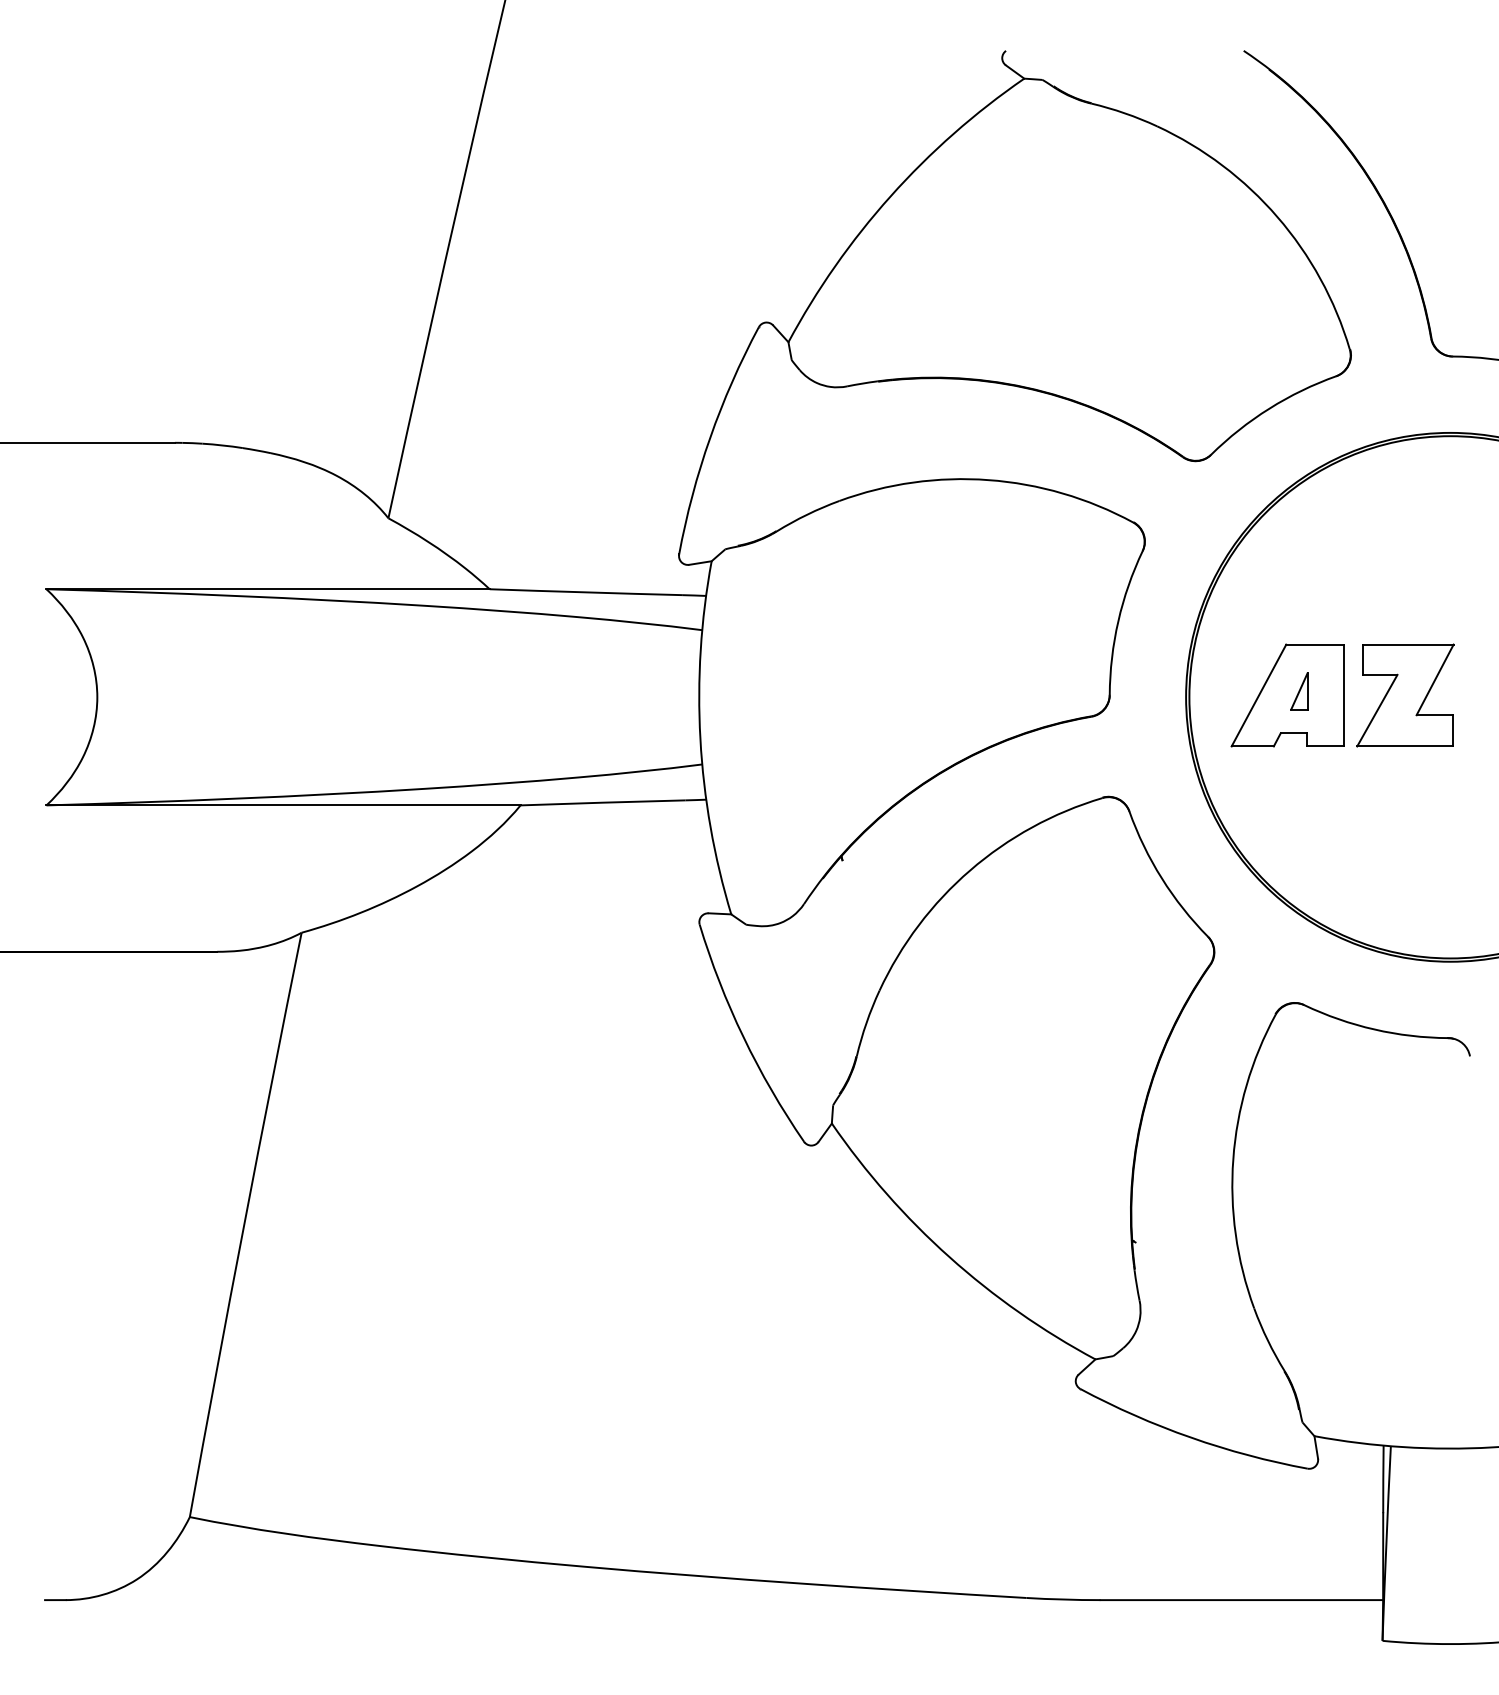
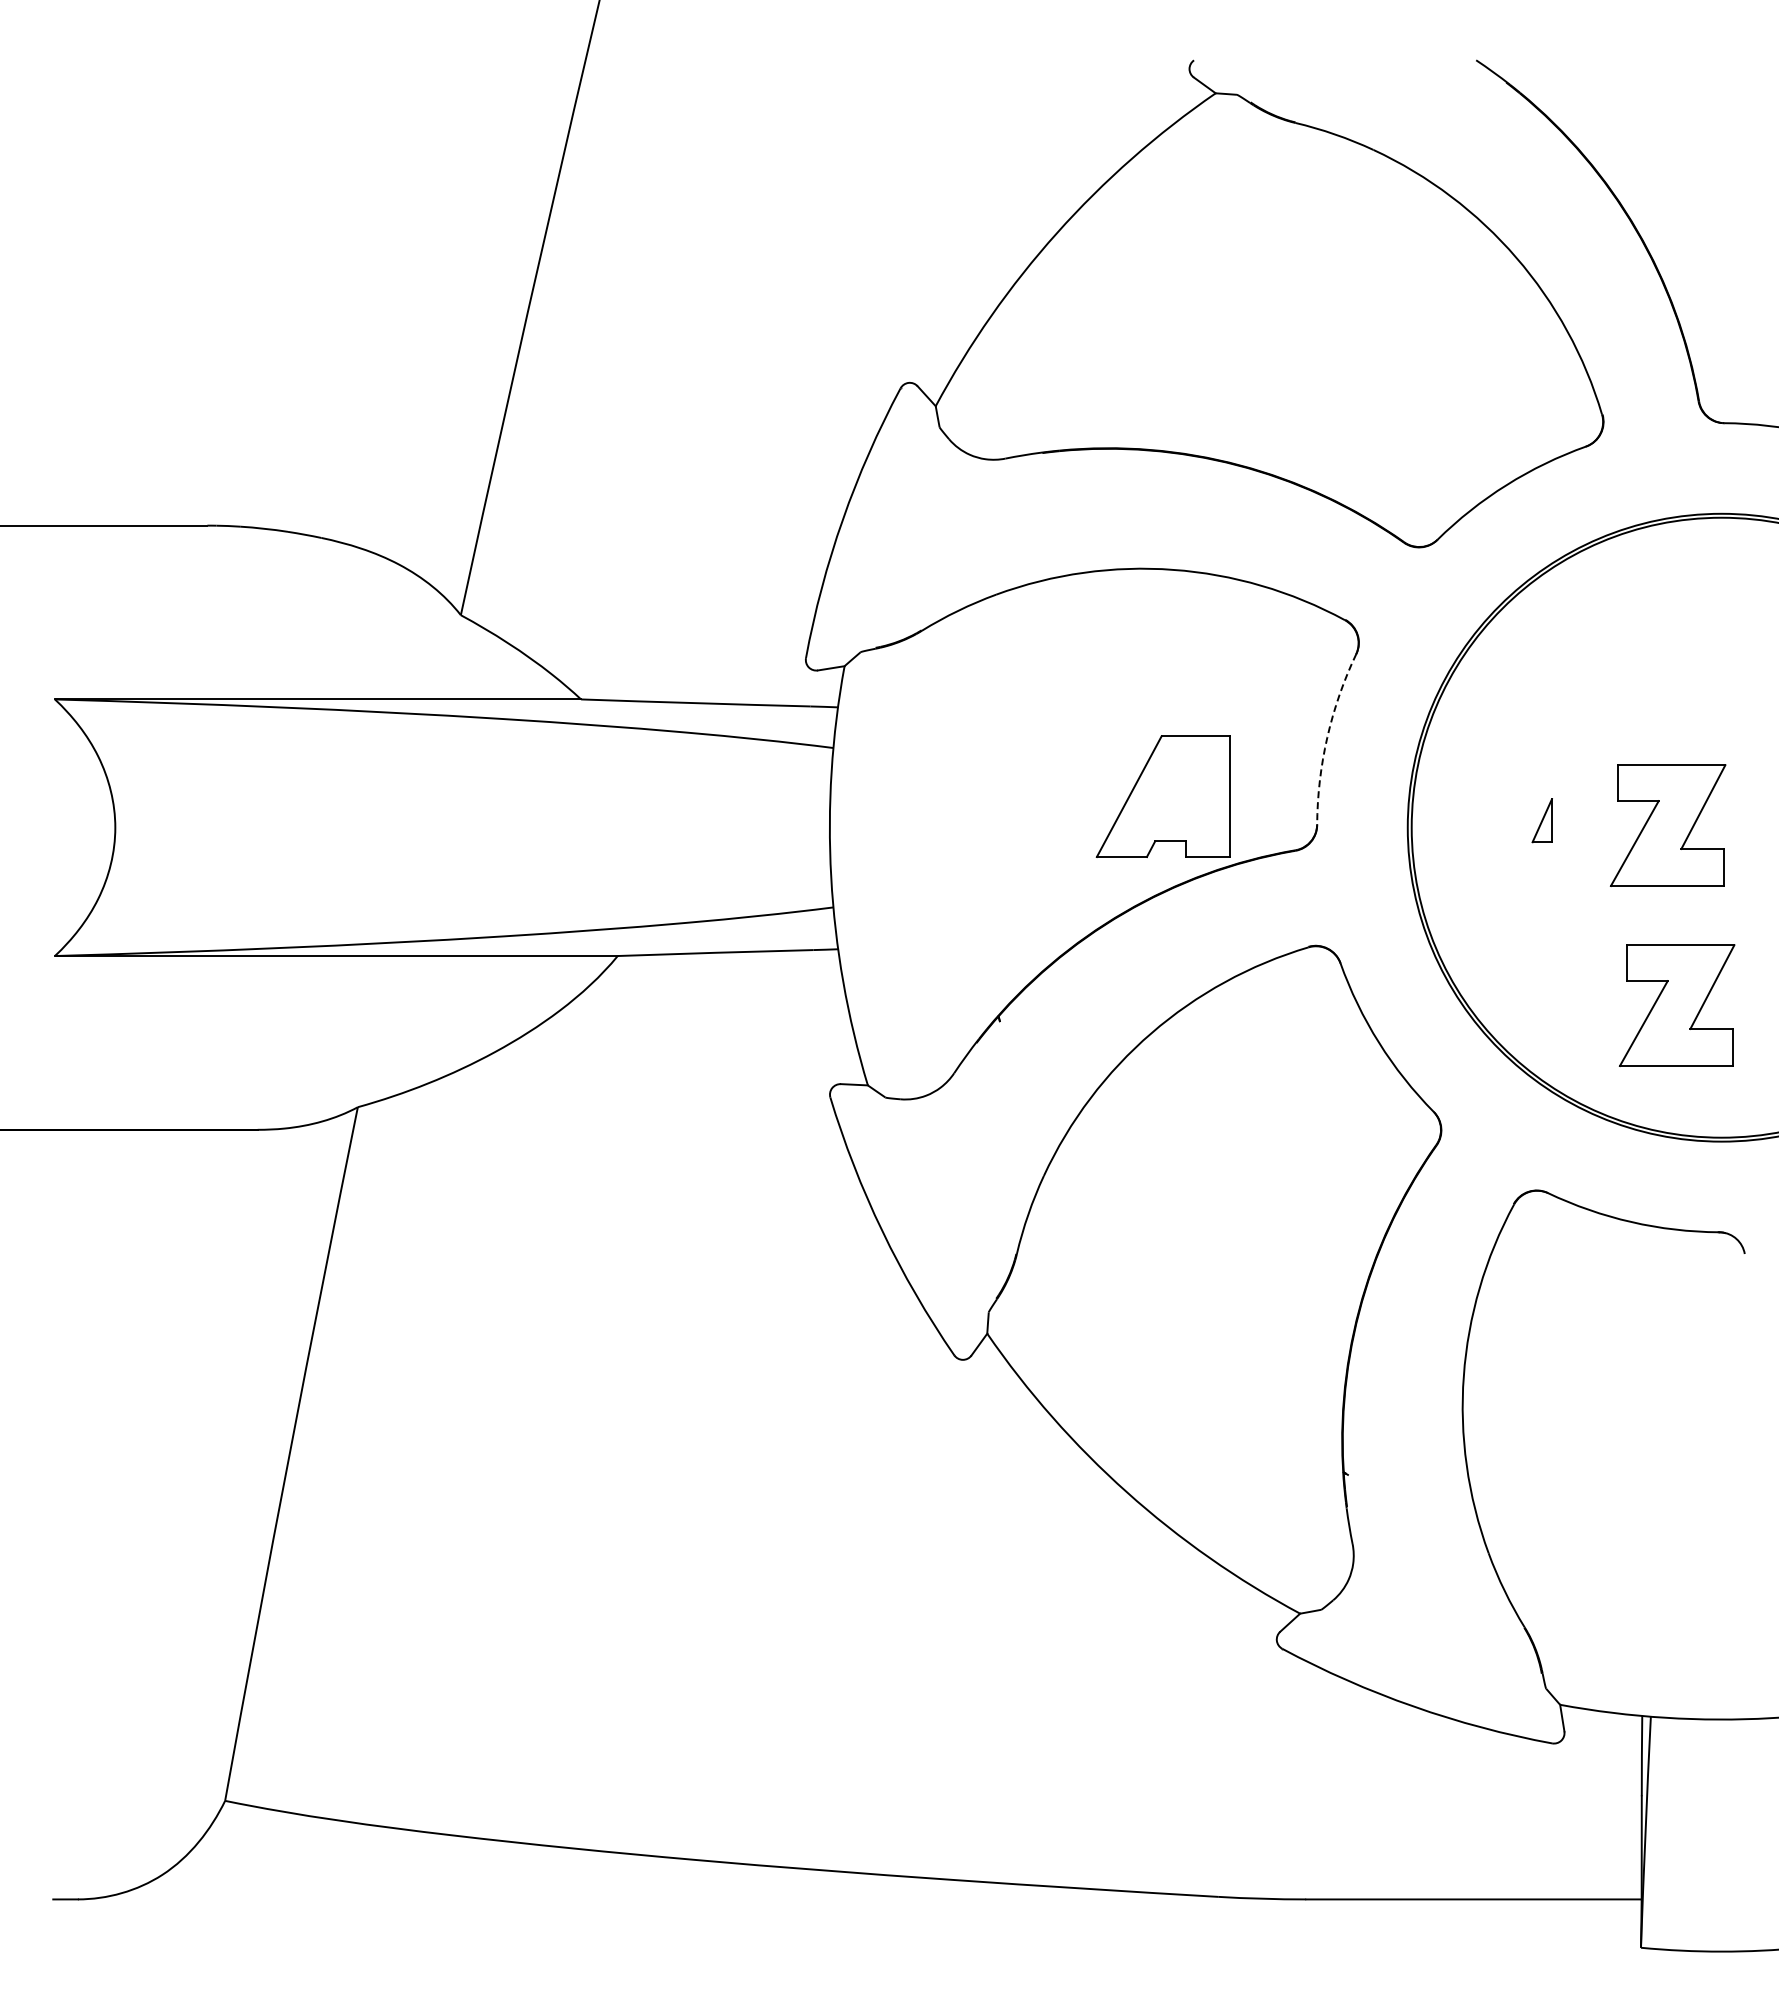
arc: (1118, 621) -> (1327, 737), solid -> dashed
part: (1286, 695) -> (1162, 796), moved
part: (1412, 847) -> (1676, 1005), added

